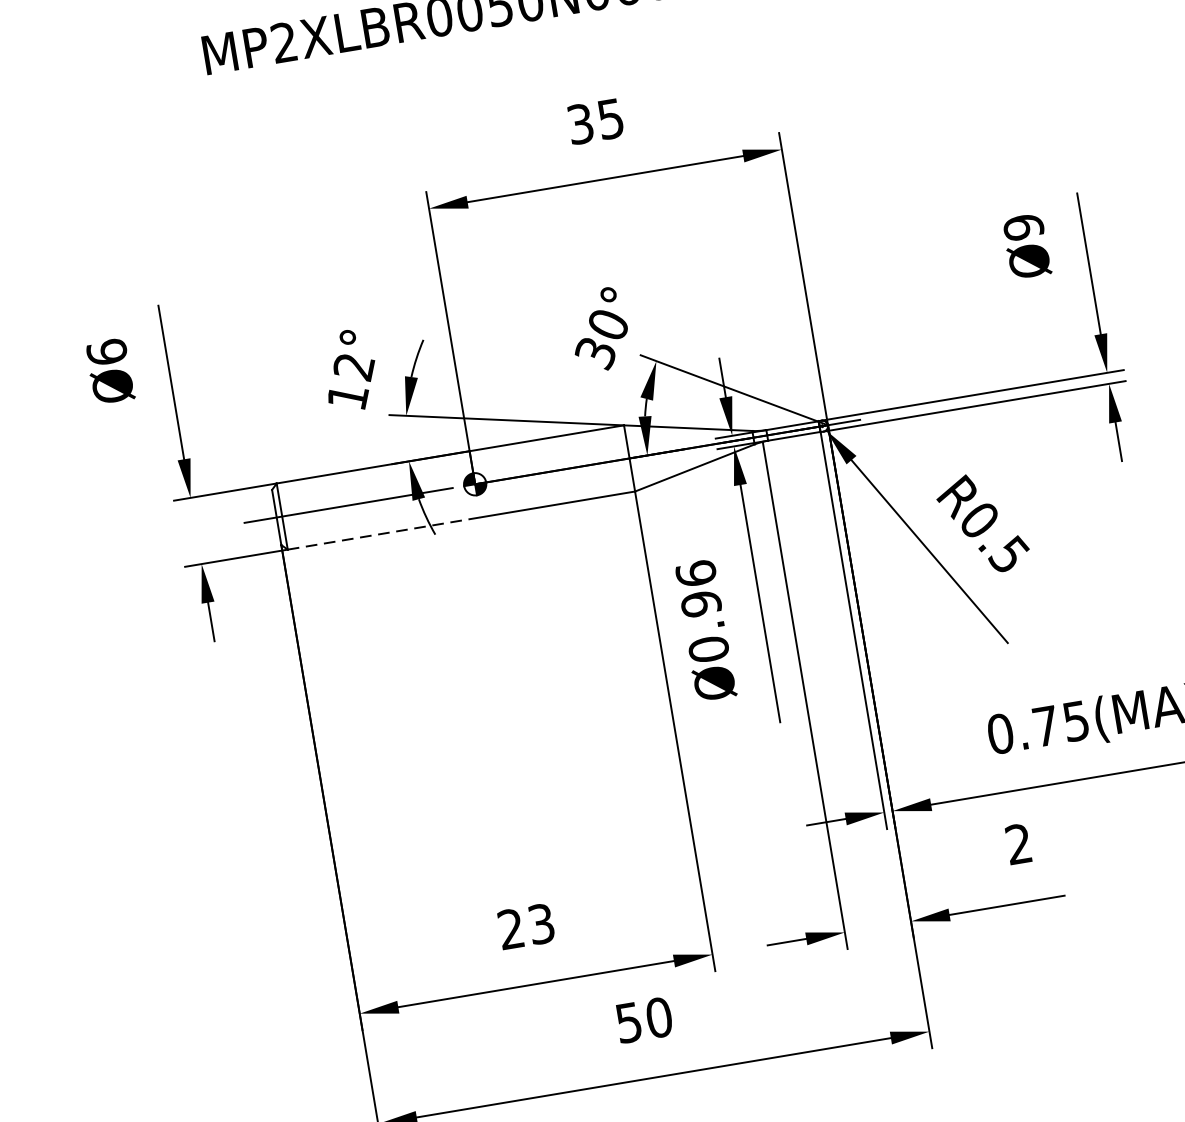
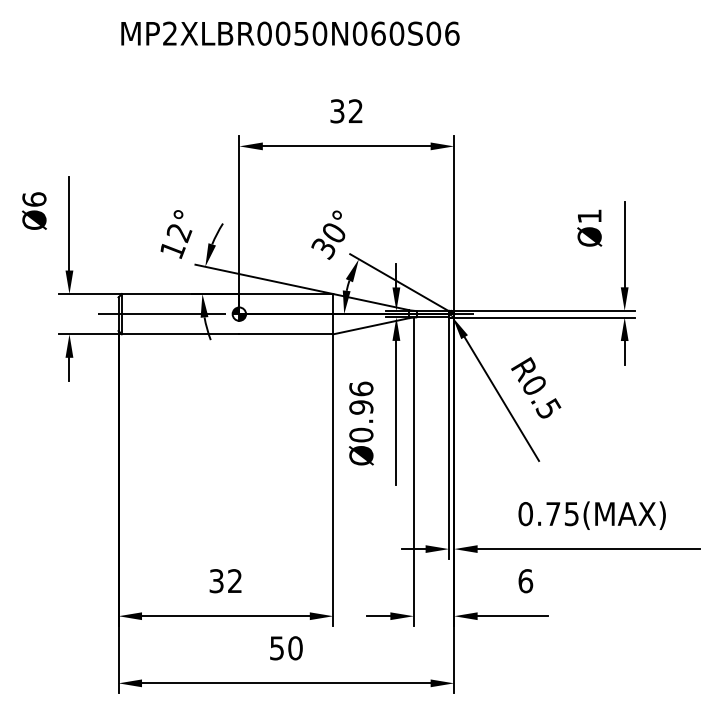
text: (610, 119) -> (355, 111), 35 -> 32
text: (1023, 227) -> (589, 216), Ø9 -> Ø1
line: (384, 533) -> (180, 334), dashed -> solid
text: (1018, 844) -> (525, 581), 2 -> 6
text: (525, 927) -> (225, 581), 23 -> 32

